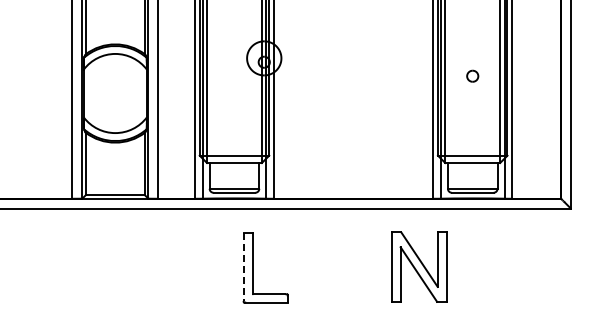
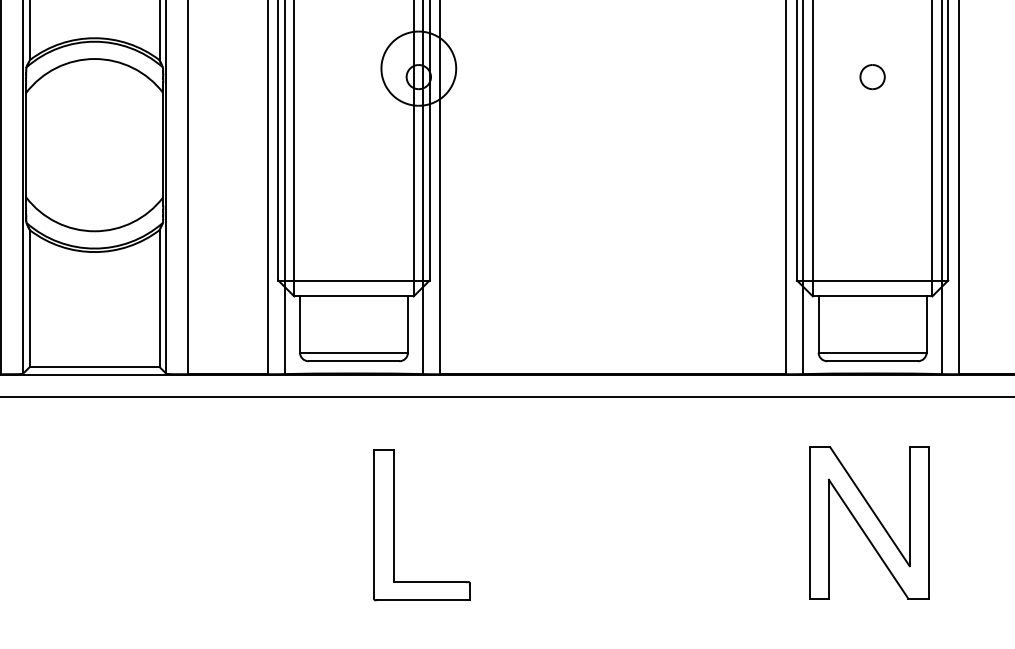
part: (472, 75) -> (872, 75), moved
part: (419, 266) -> (869, 521), moved
line: (243, 267) -> (373, 523), dashed -> solid

